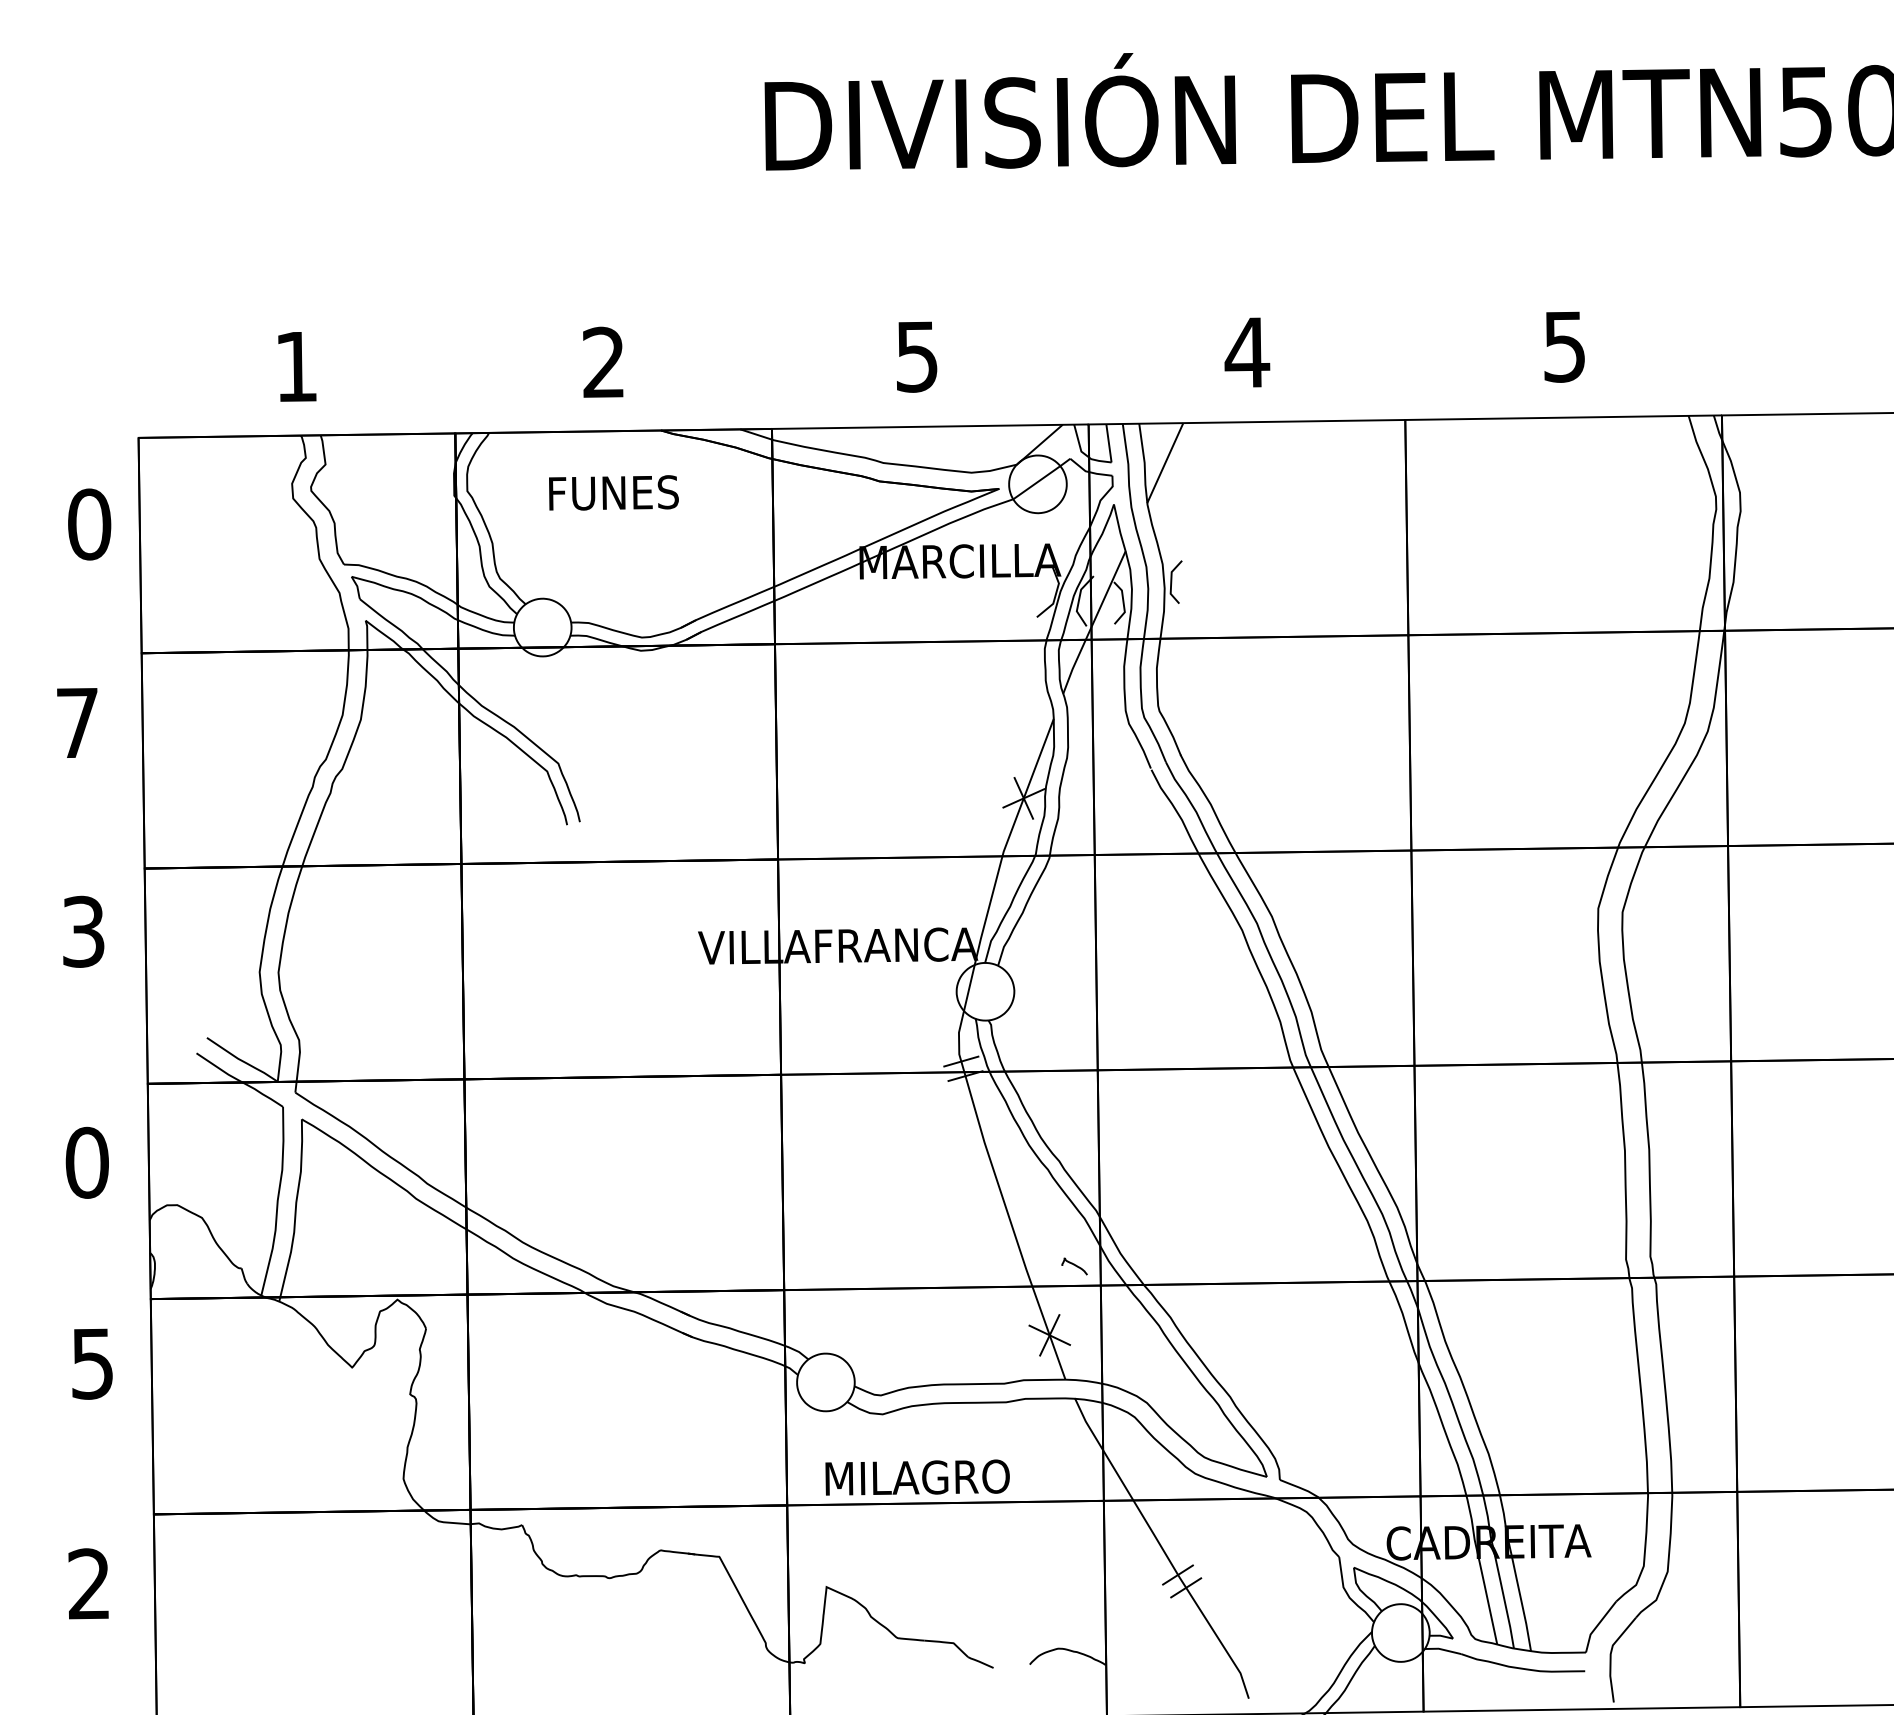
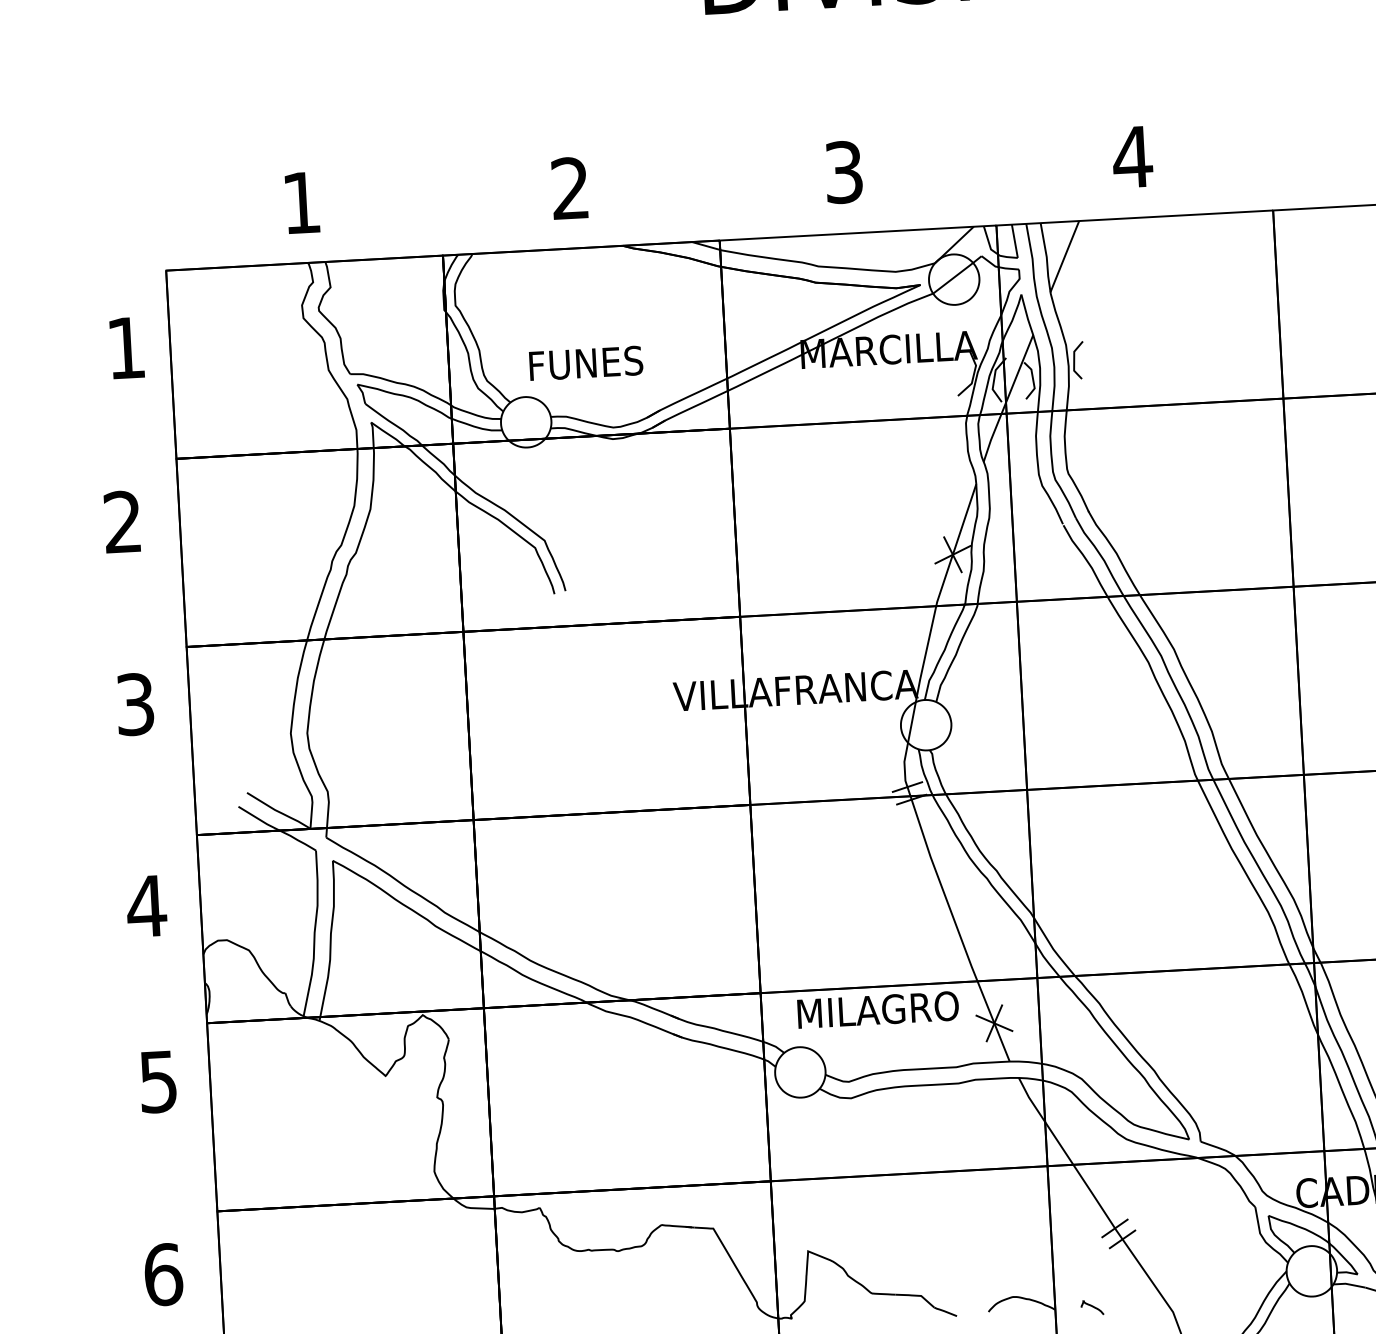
text: (916, 356) -> (843, 172), 5 -> 3
text: (613, 492) -> (585, 362), moved
text: (89, 524) -> (126, 348), 0 -> 1
text: (76, 722) -> (121, 521), 7 -> 2
text: (87, 1162) -> (146, 906), 0 -> 4
part: (1074, 1266) -> (1092, 1307), moved
text: (917, 1477) -> (878, 1009), moved
text: (89, 1584) -> (163, 1274), 2 -> 6

